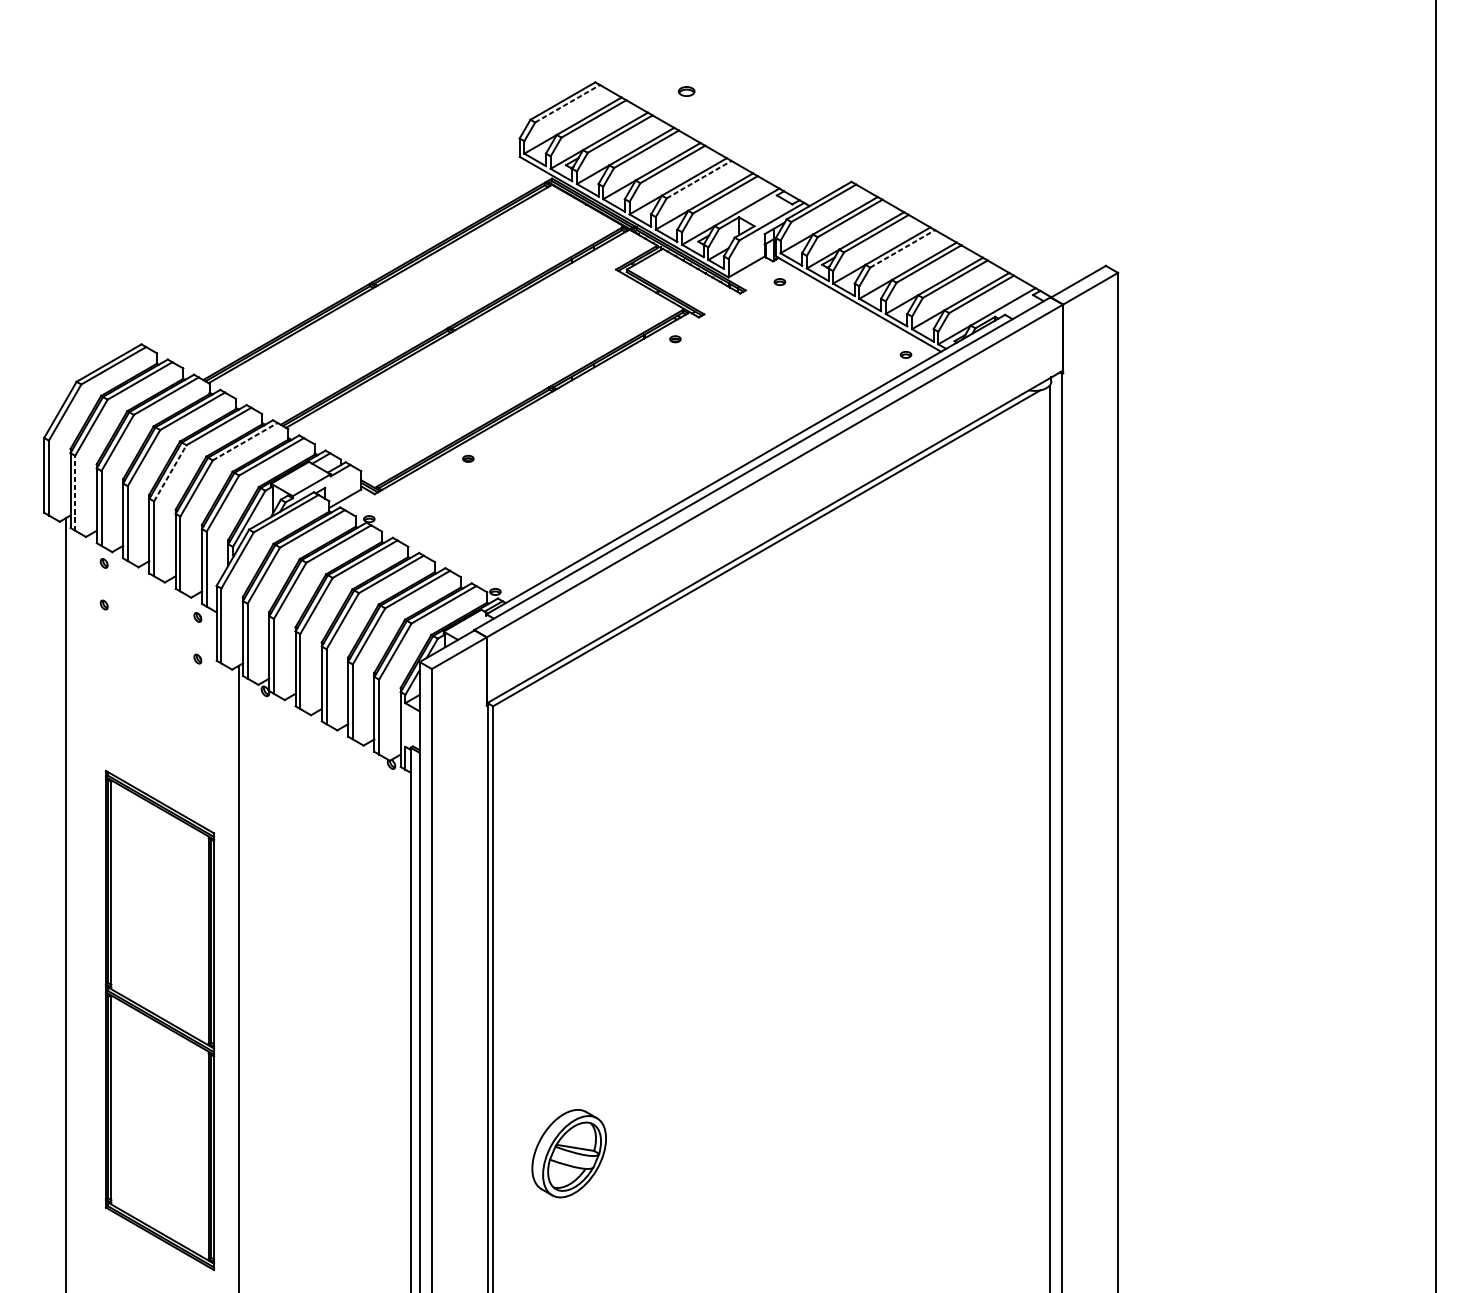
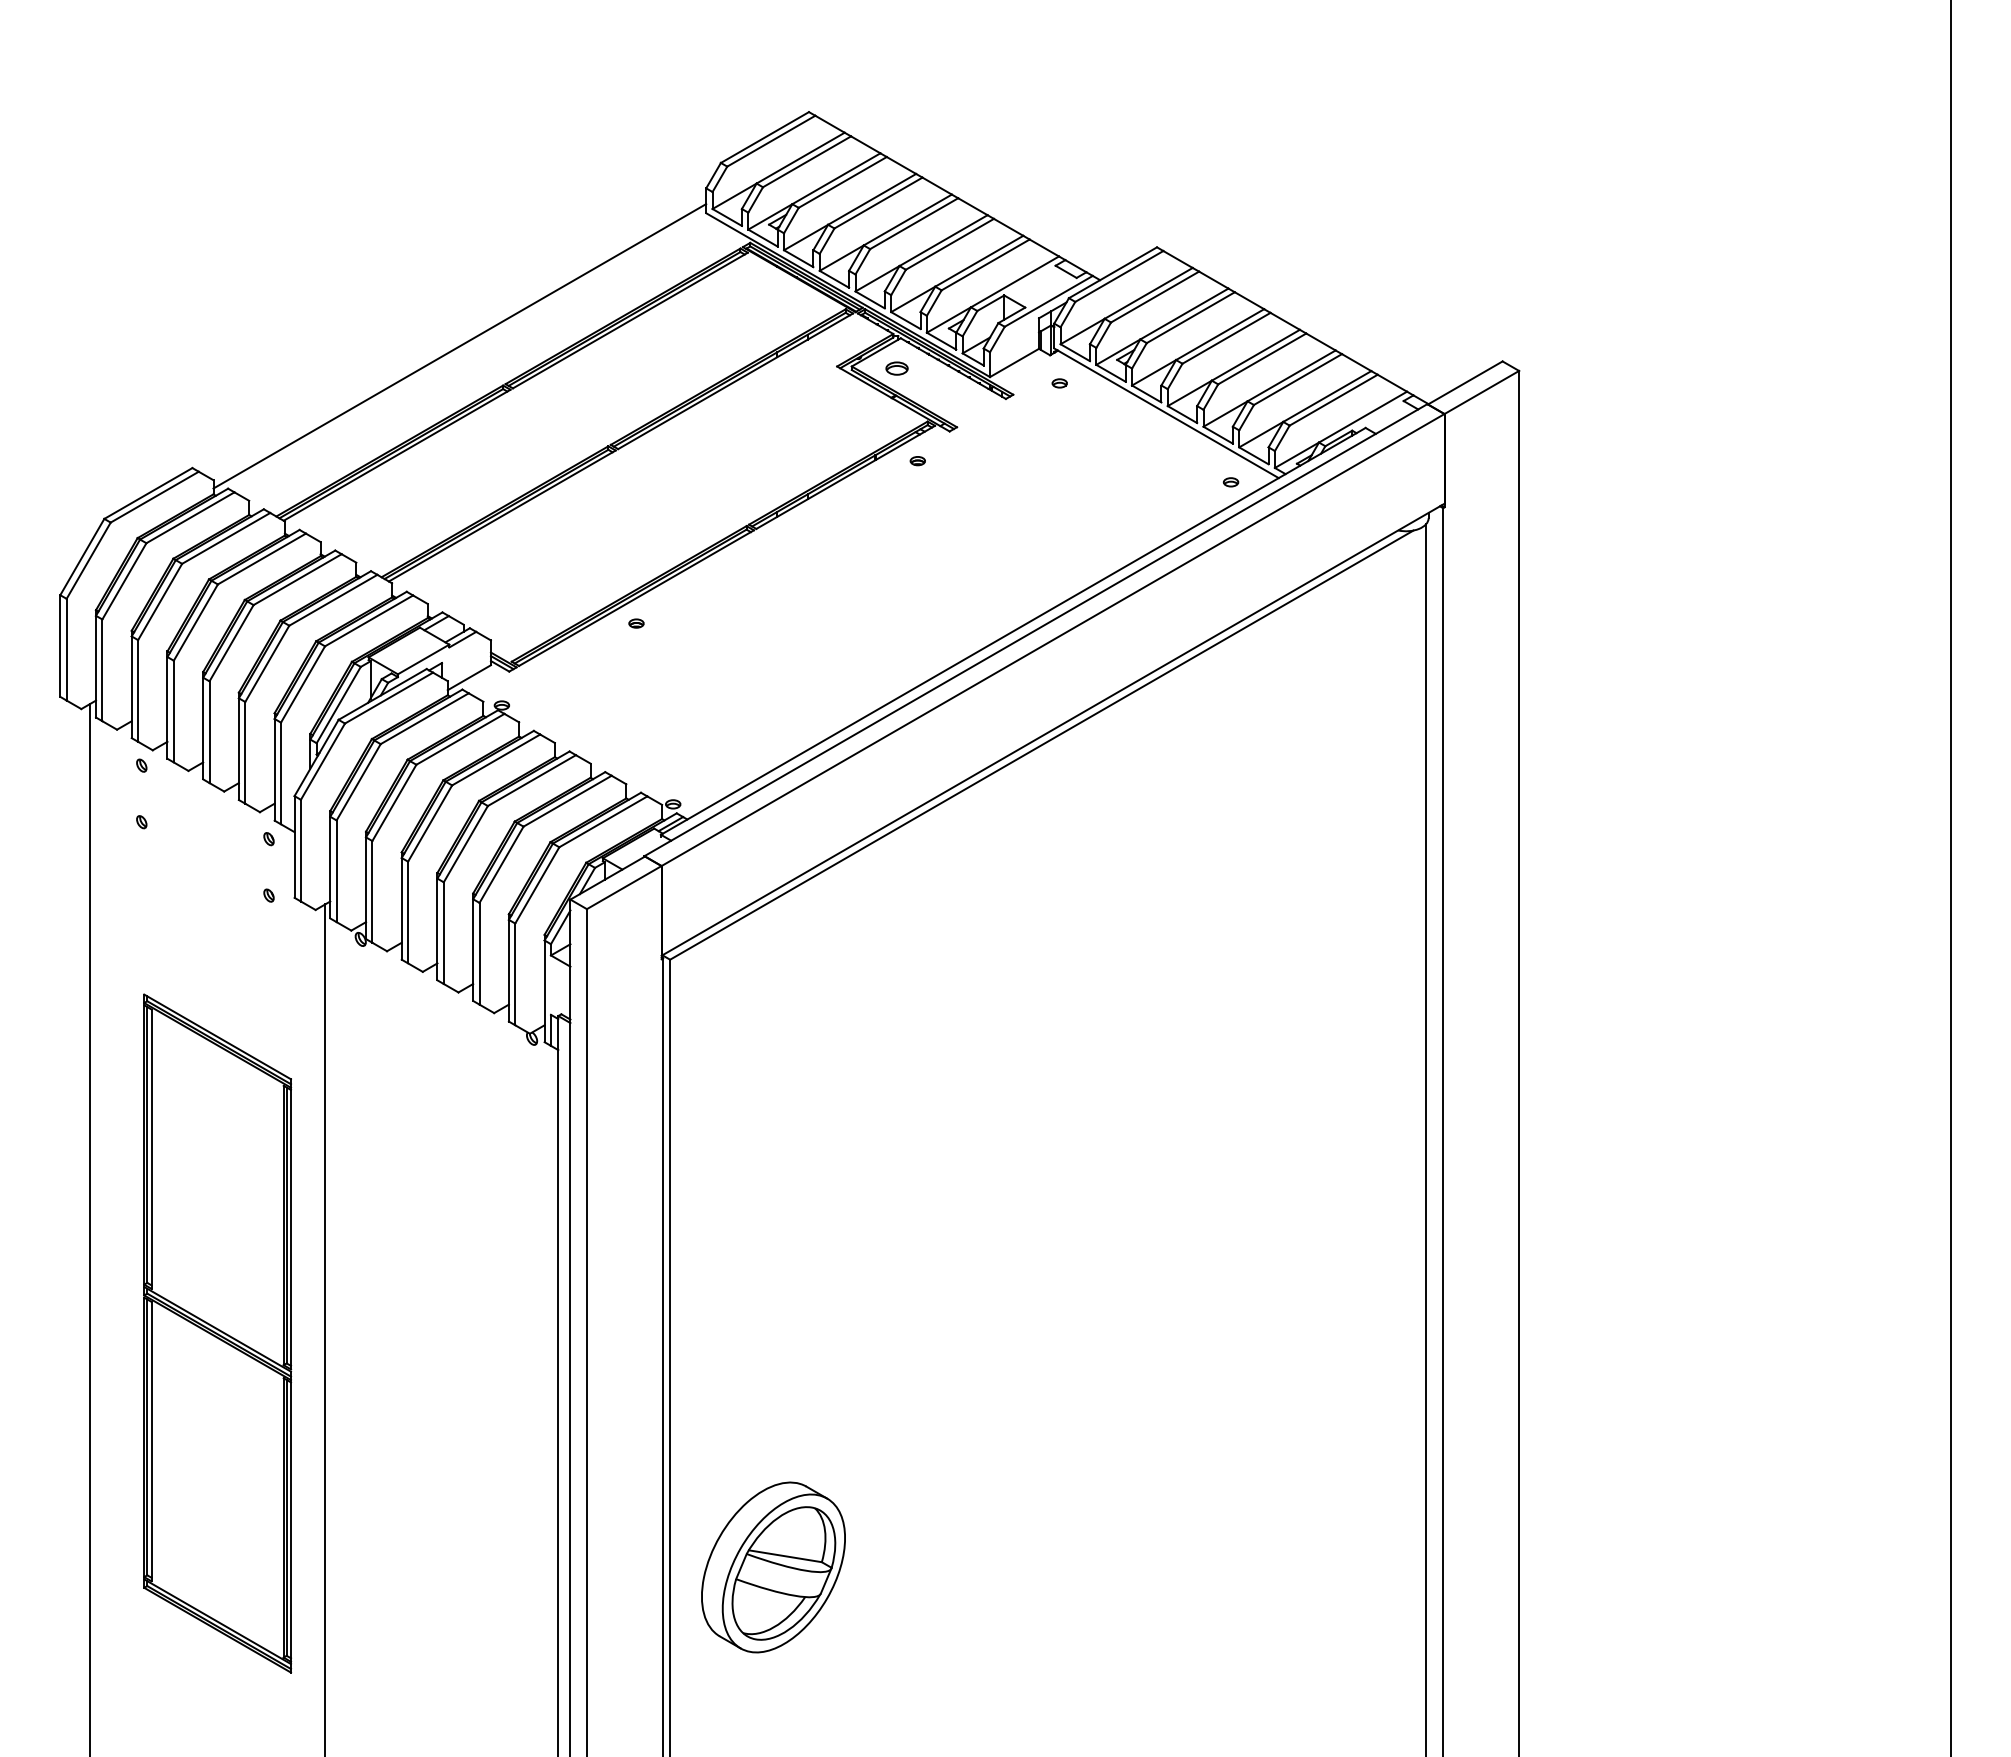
part: (686, 91) -> (896, 368), moved
line: (567, 103) -> (771, 141), dashed -> solid
line: (698, 179) -> (949, 244), dashed -> solid
line: (902, 249) -> (1226, 338), dashed -> solid
line: (338, 254) -> (459, 346), added
line: (245, 441) -> (333, 600), dashed -> solid
line: (170, 472) -> (231, 642), dashed -> solid
line: (75, 493) -> (102, 670), dashed -> solid
part: (159, 1020) -> (217, 1333), moved
part: (569, 1153) -> (773, 1567), size x1.43

